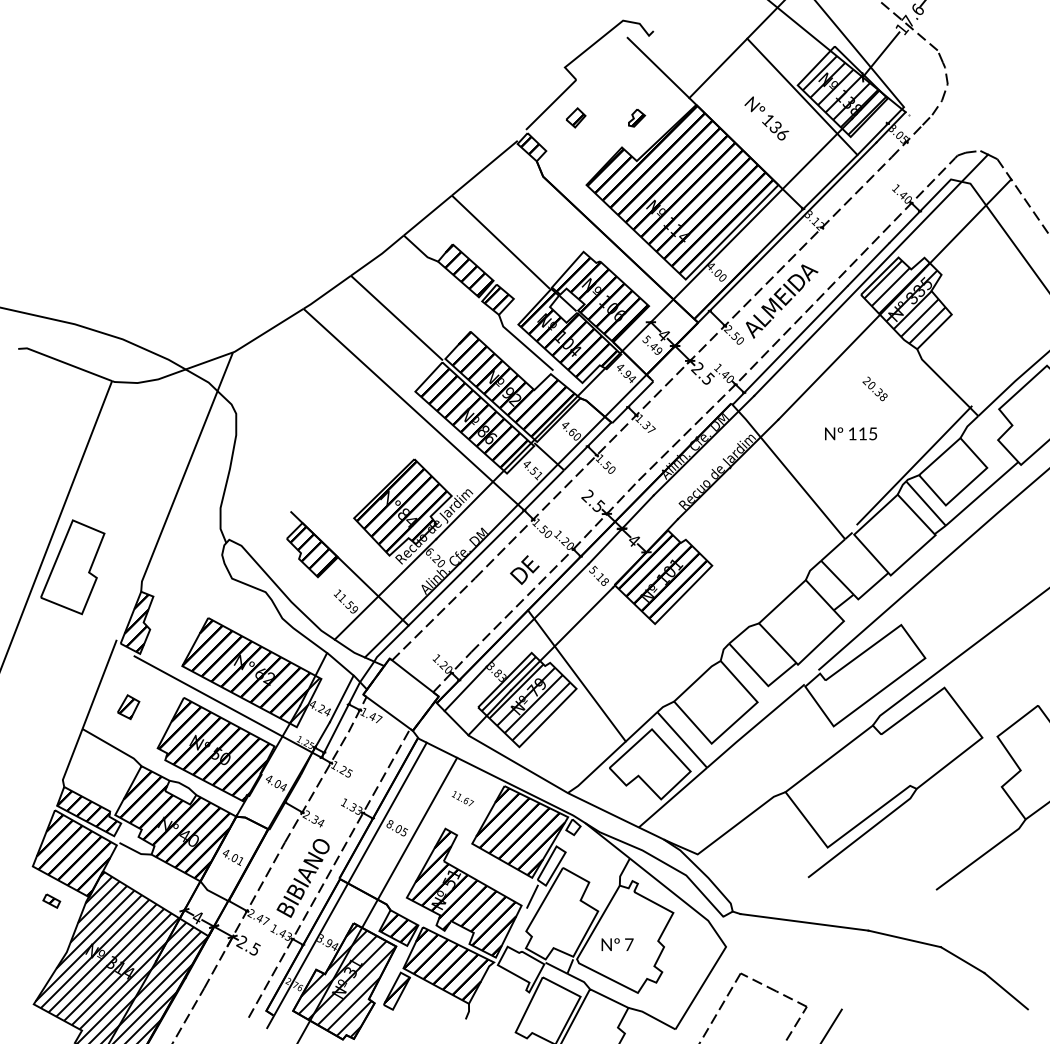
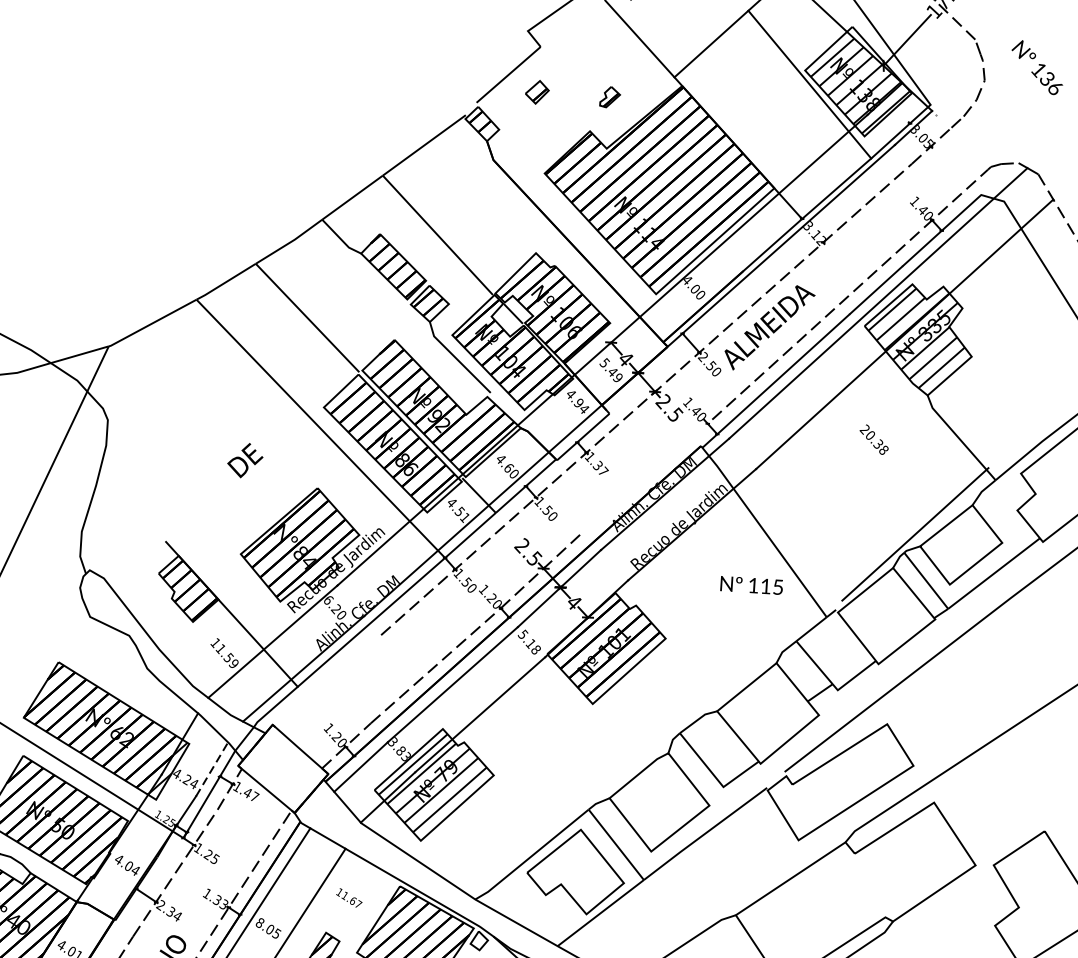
text: (766, 118) -> (1036, 67), moved
line: (688, 430) -> (647, 475), removed
text: (851, 433) -> (752, 585), moved
text: (524, 569) -> (245, 459), moved
line: (433, 619) -> (327, 681), removed
line: (576, 675) -> (494, 759), removed
line: (342, 698) -> (213, 768), solid -> dashed

